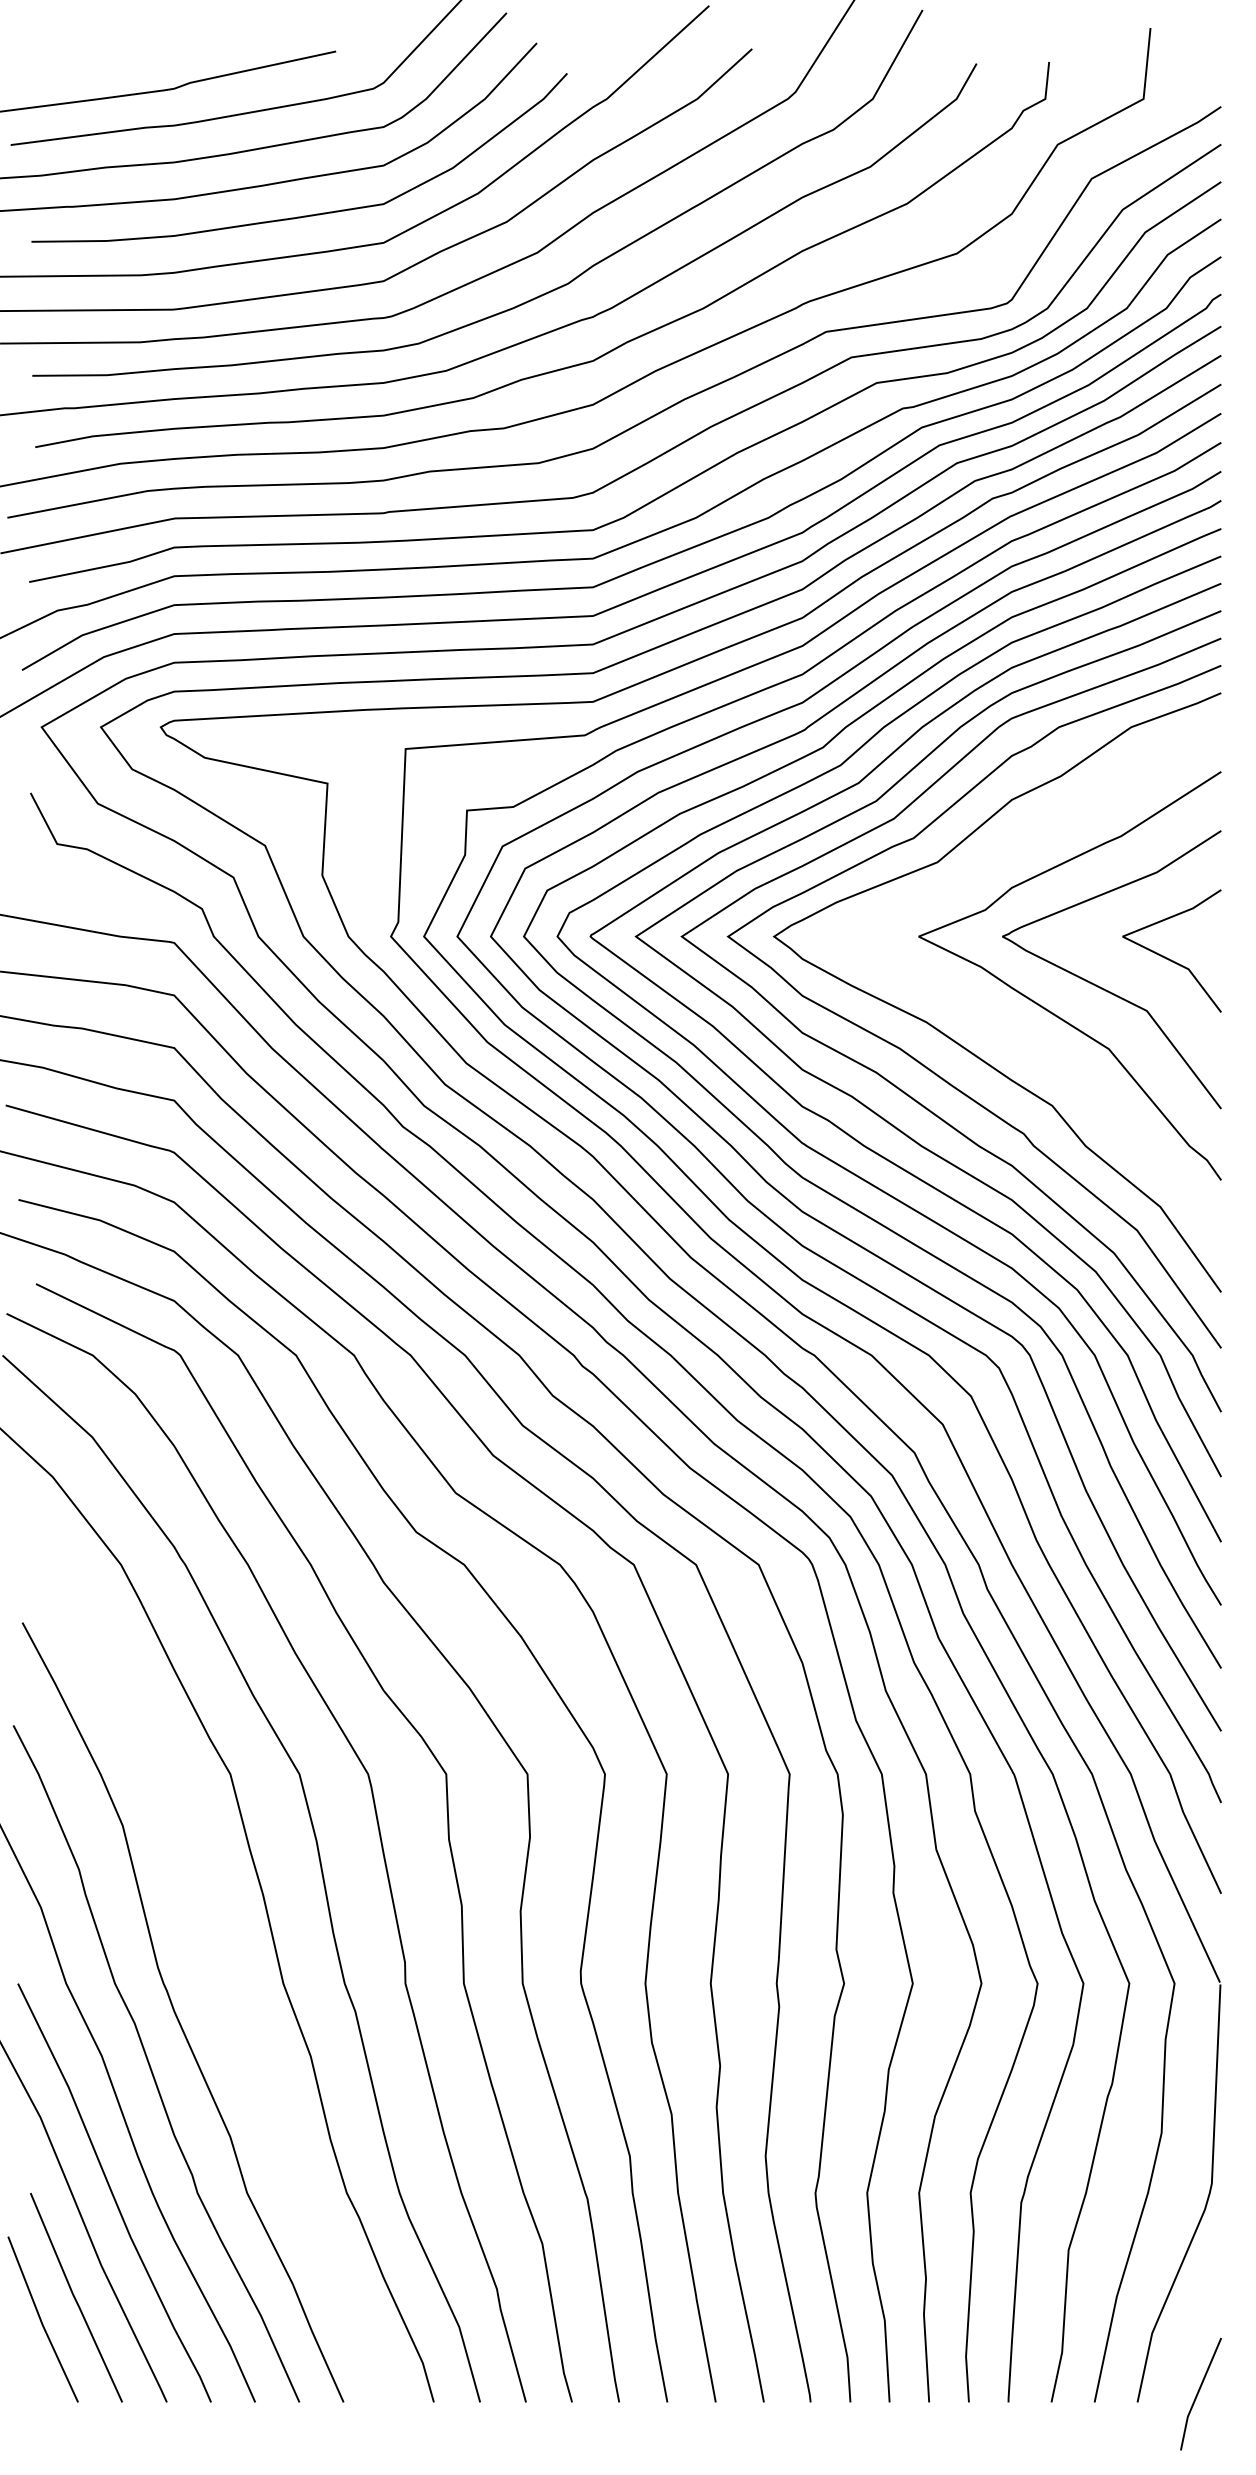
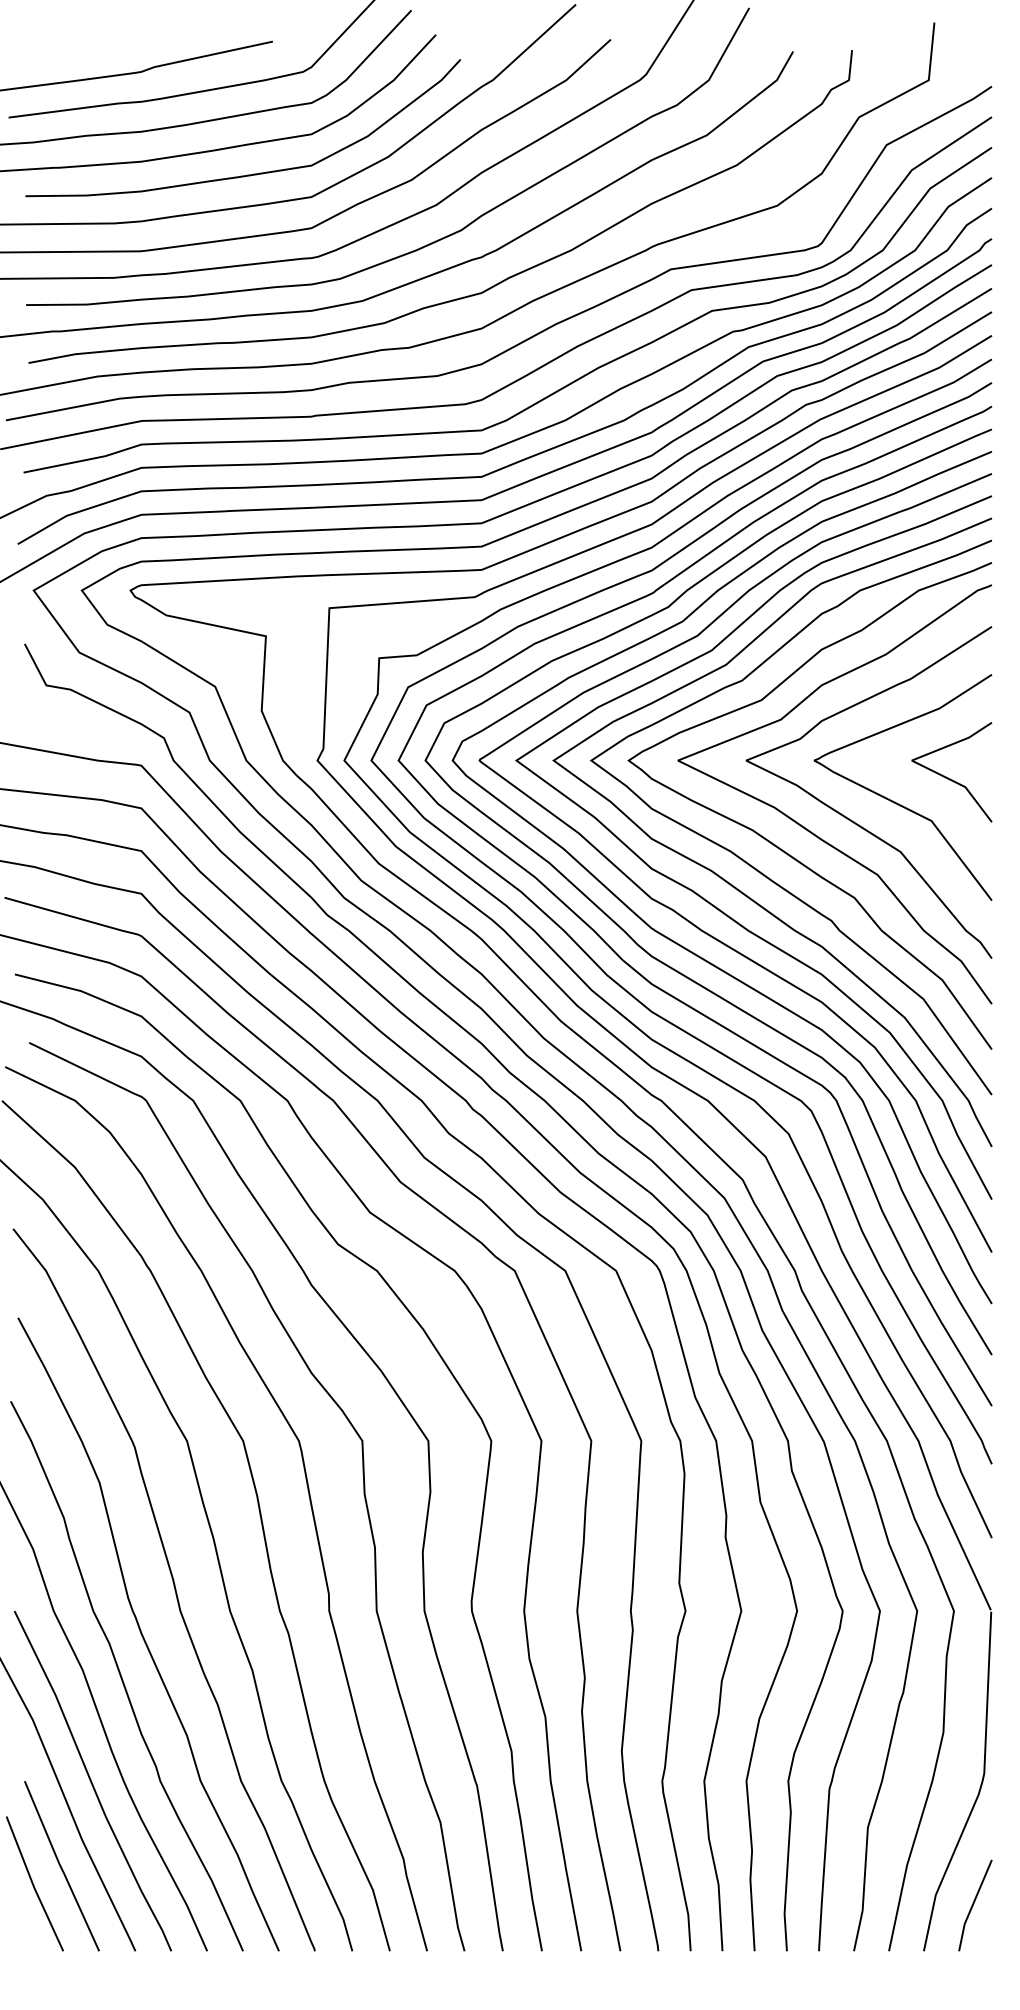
curve: (994, 1020) -> (807, 828), added
curve: (213, 1953) -> (173, 1586), added
line: (1198, 2394) -> (973, 1905), moved

